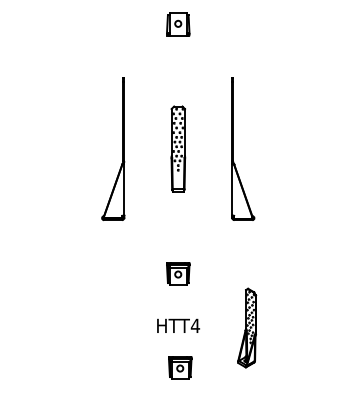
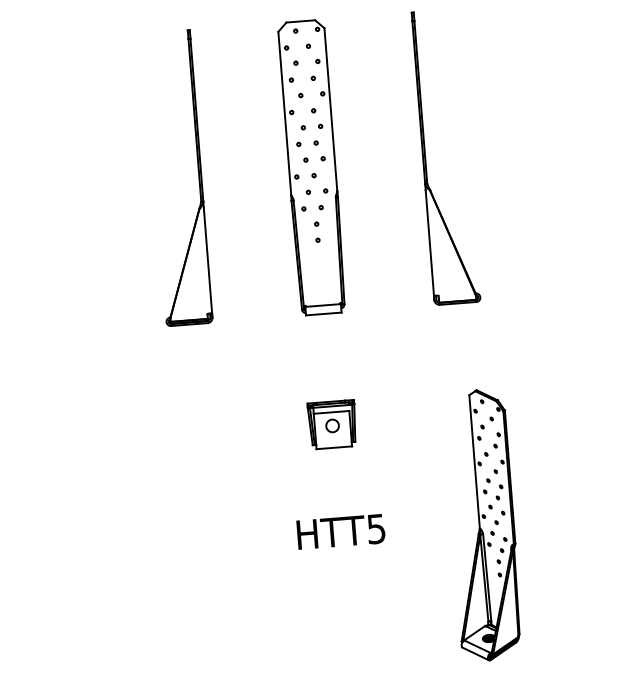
part: (178, 148) -> (312, 166), size x1.67
text: (195, 325) -> (376, 528), HTT4 -> HTT5
part: (246, 327) -> (481, 523), size x1.67
part: (180, 367) -> (352, 617), removed

